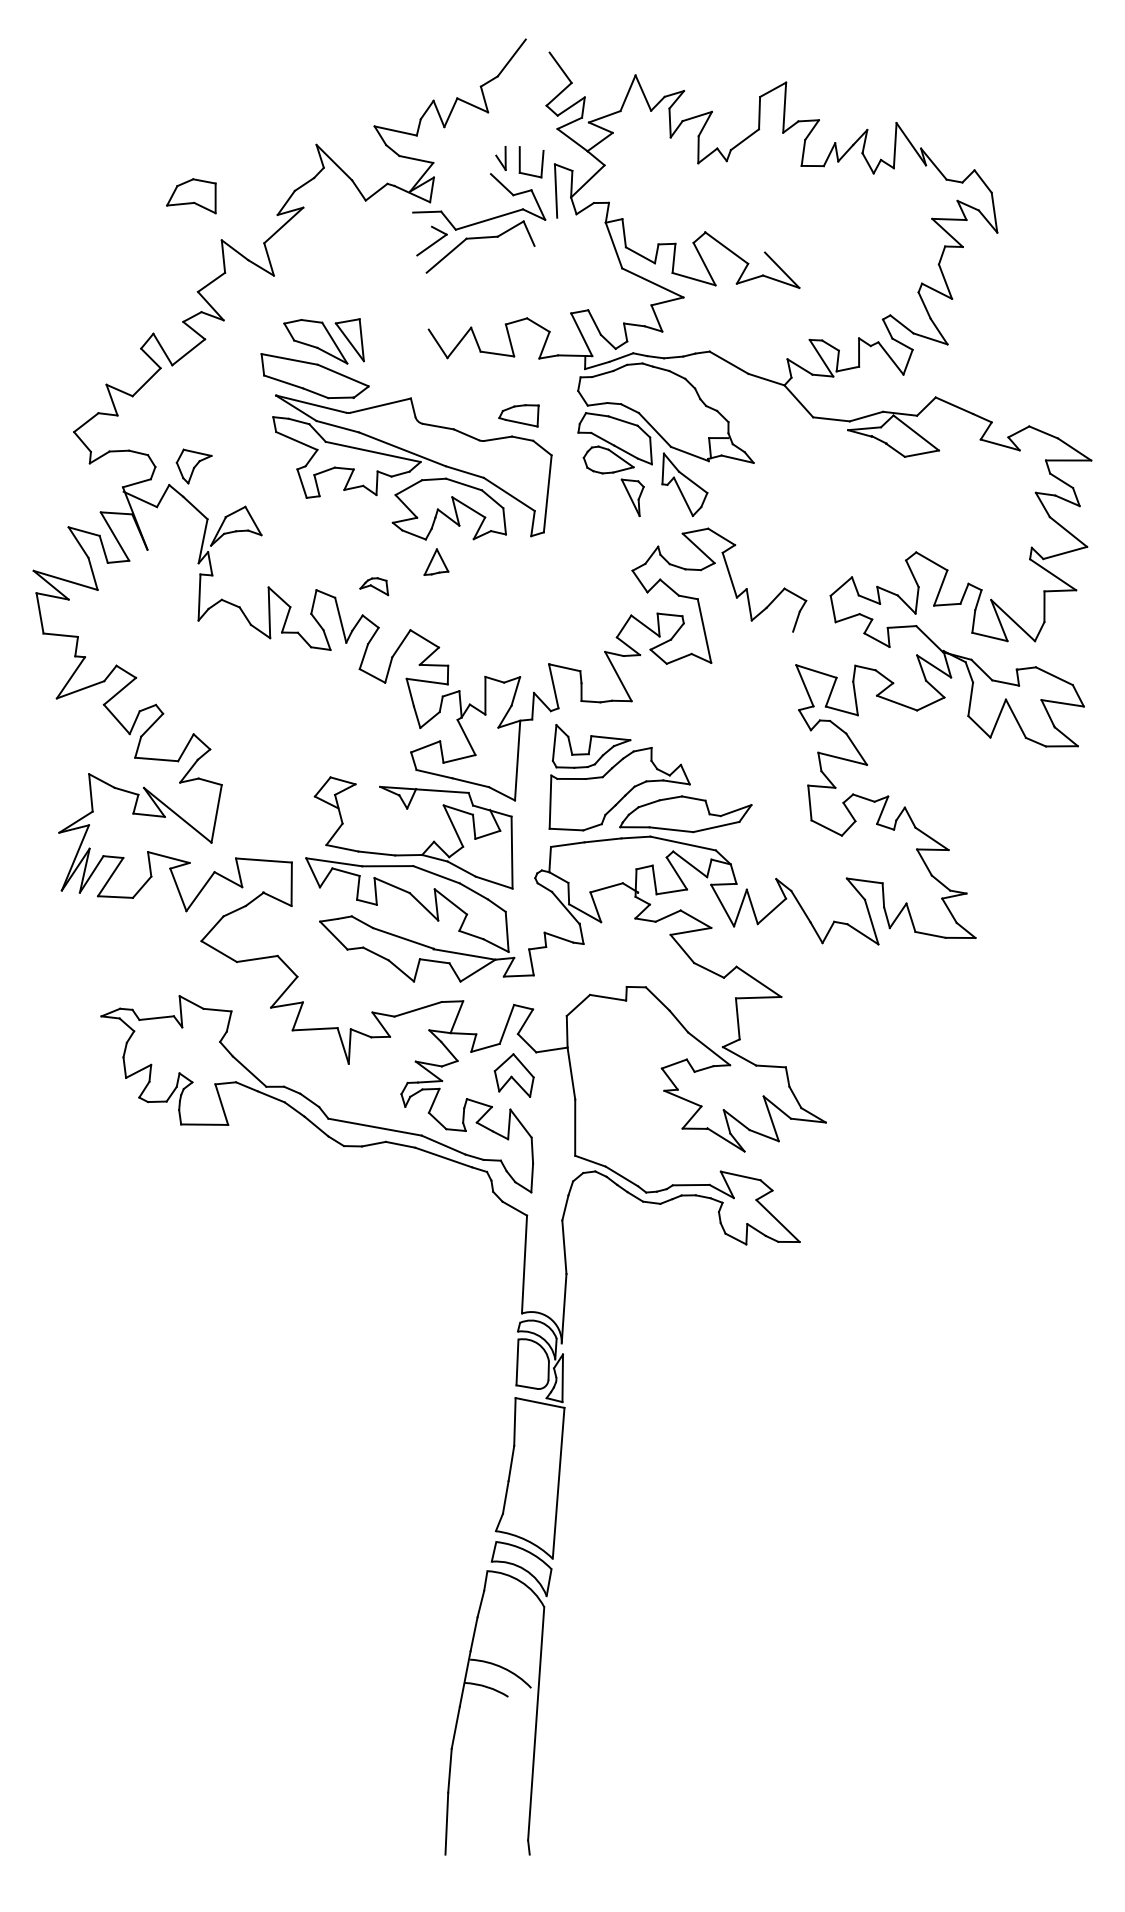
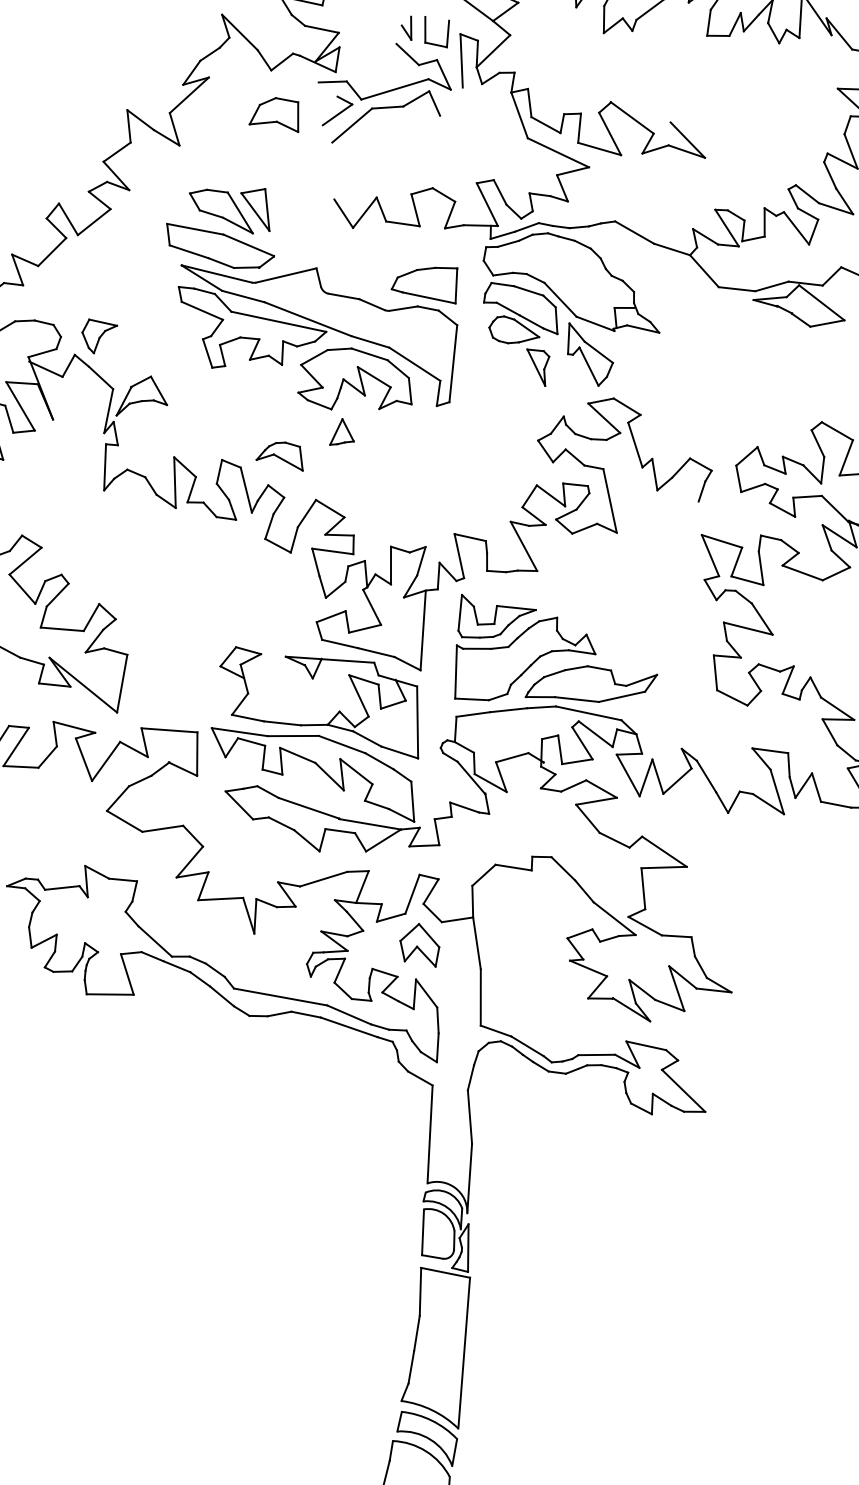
part: (191, 196) -> (274, 115), moved
part: (518, 415) -> (424, 285), size x1.67
part: (374, 586) -> (280, 456), size x1.67

